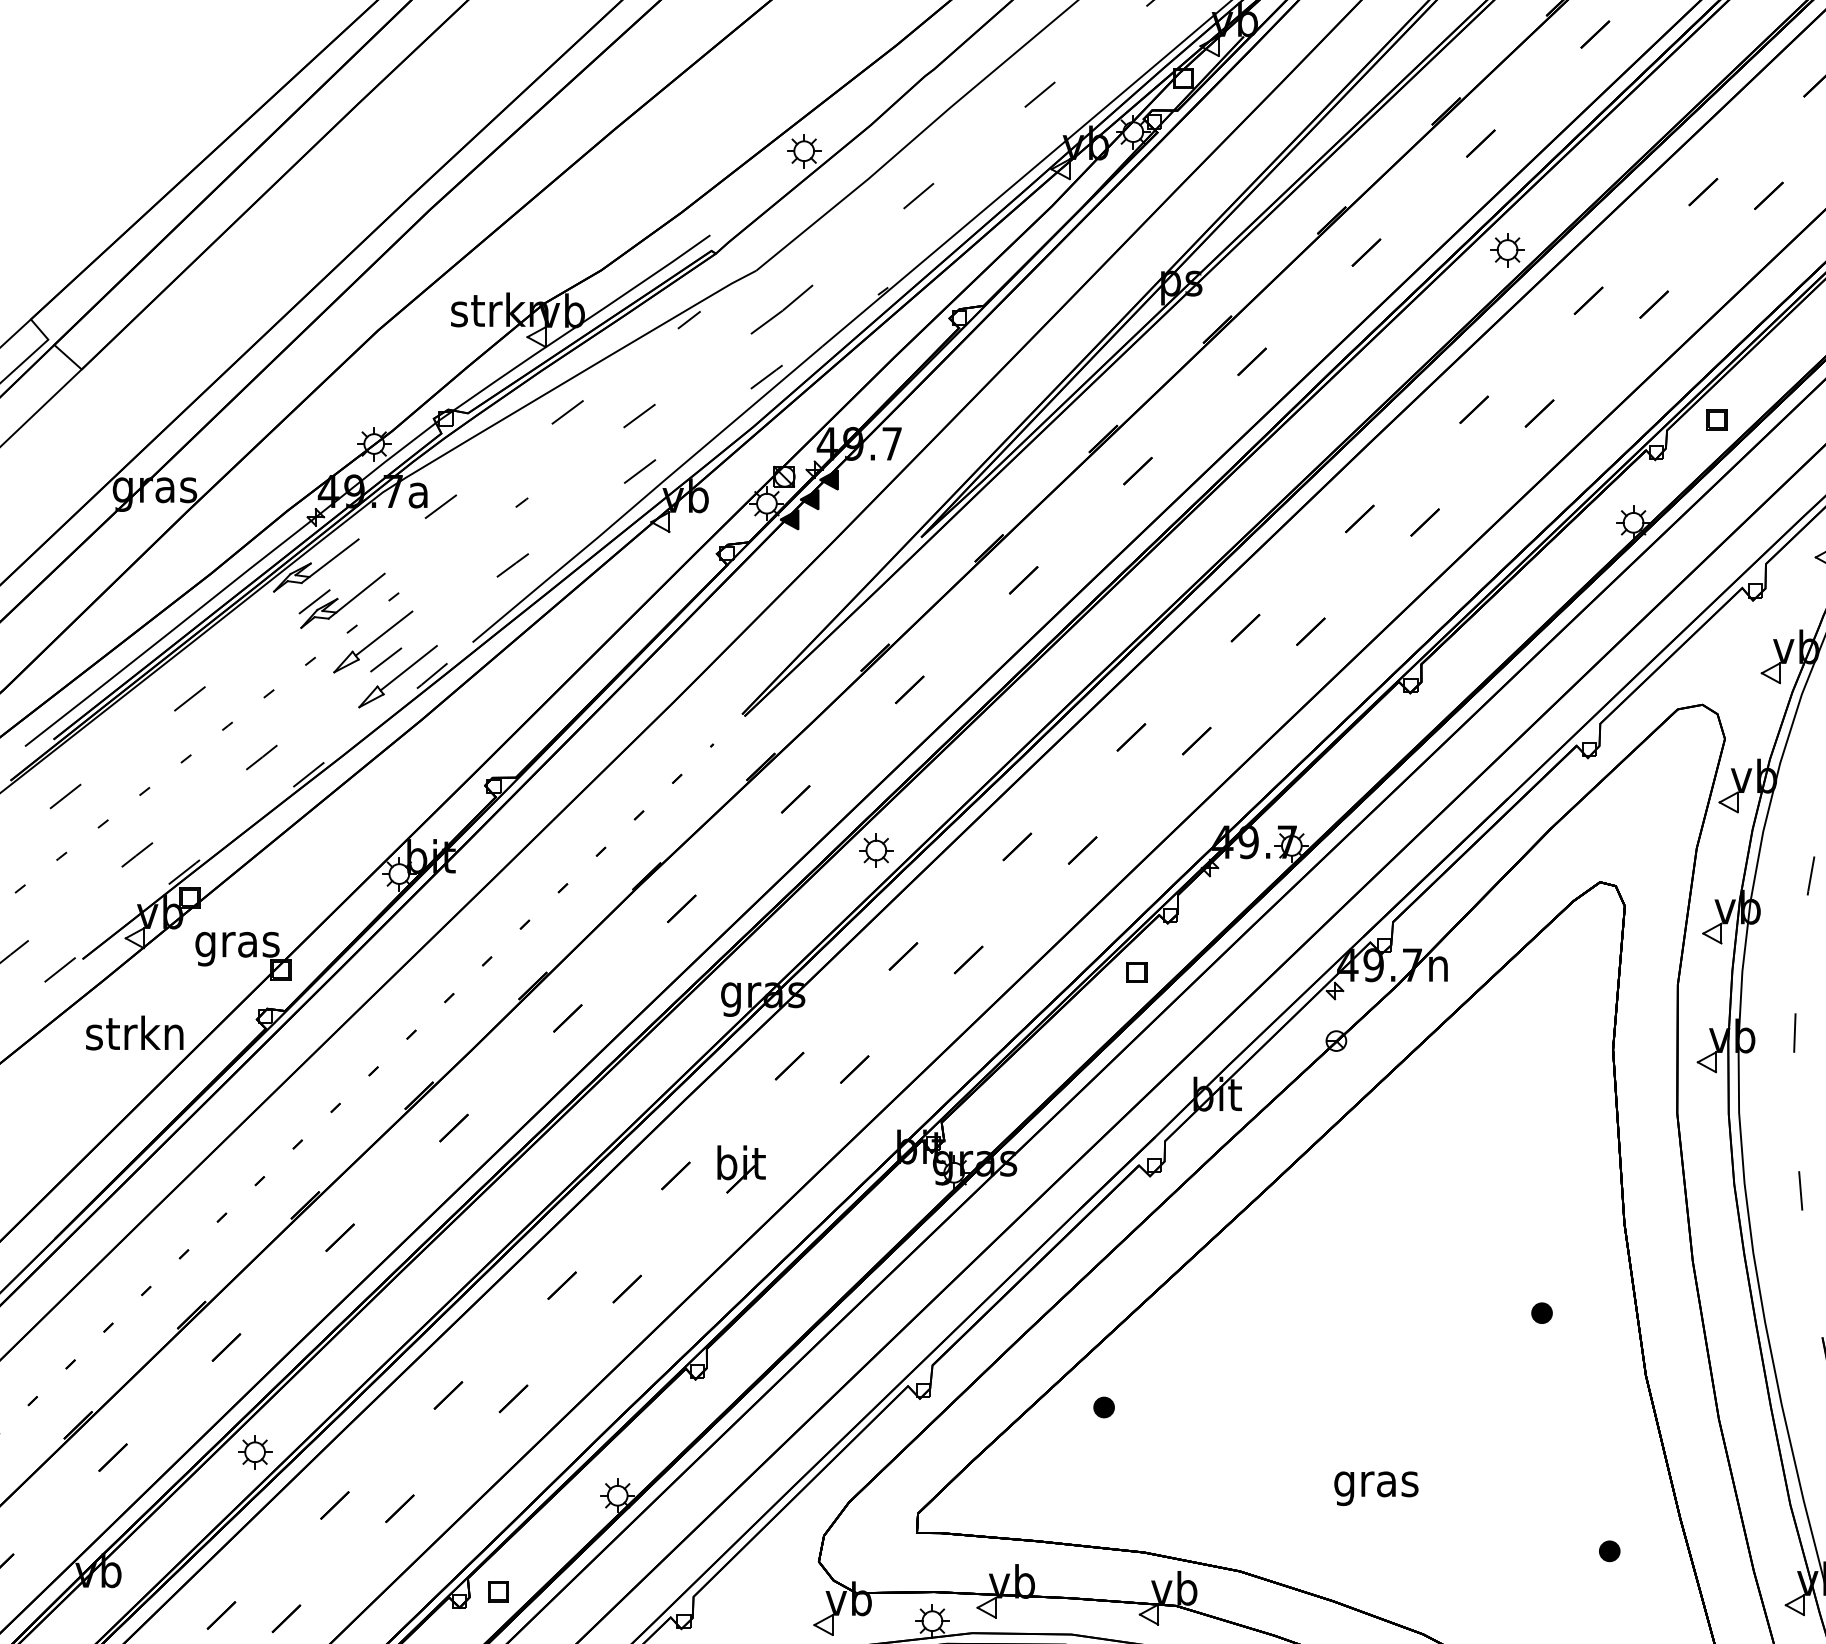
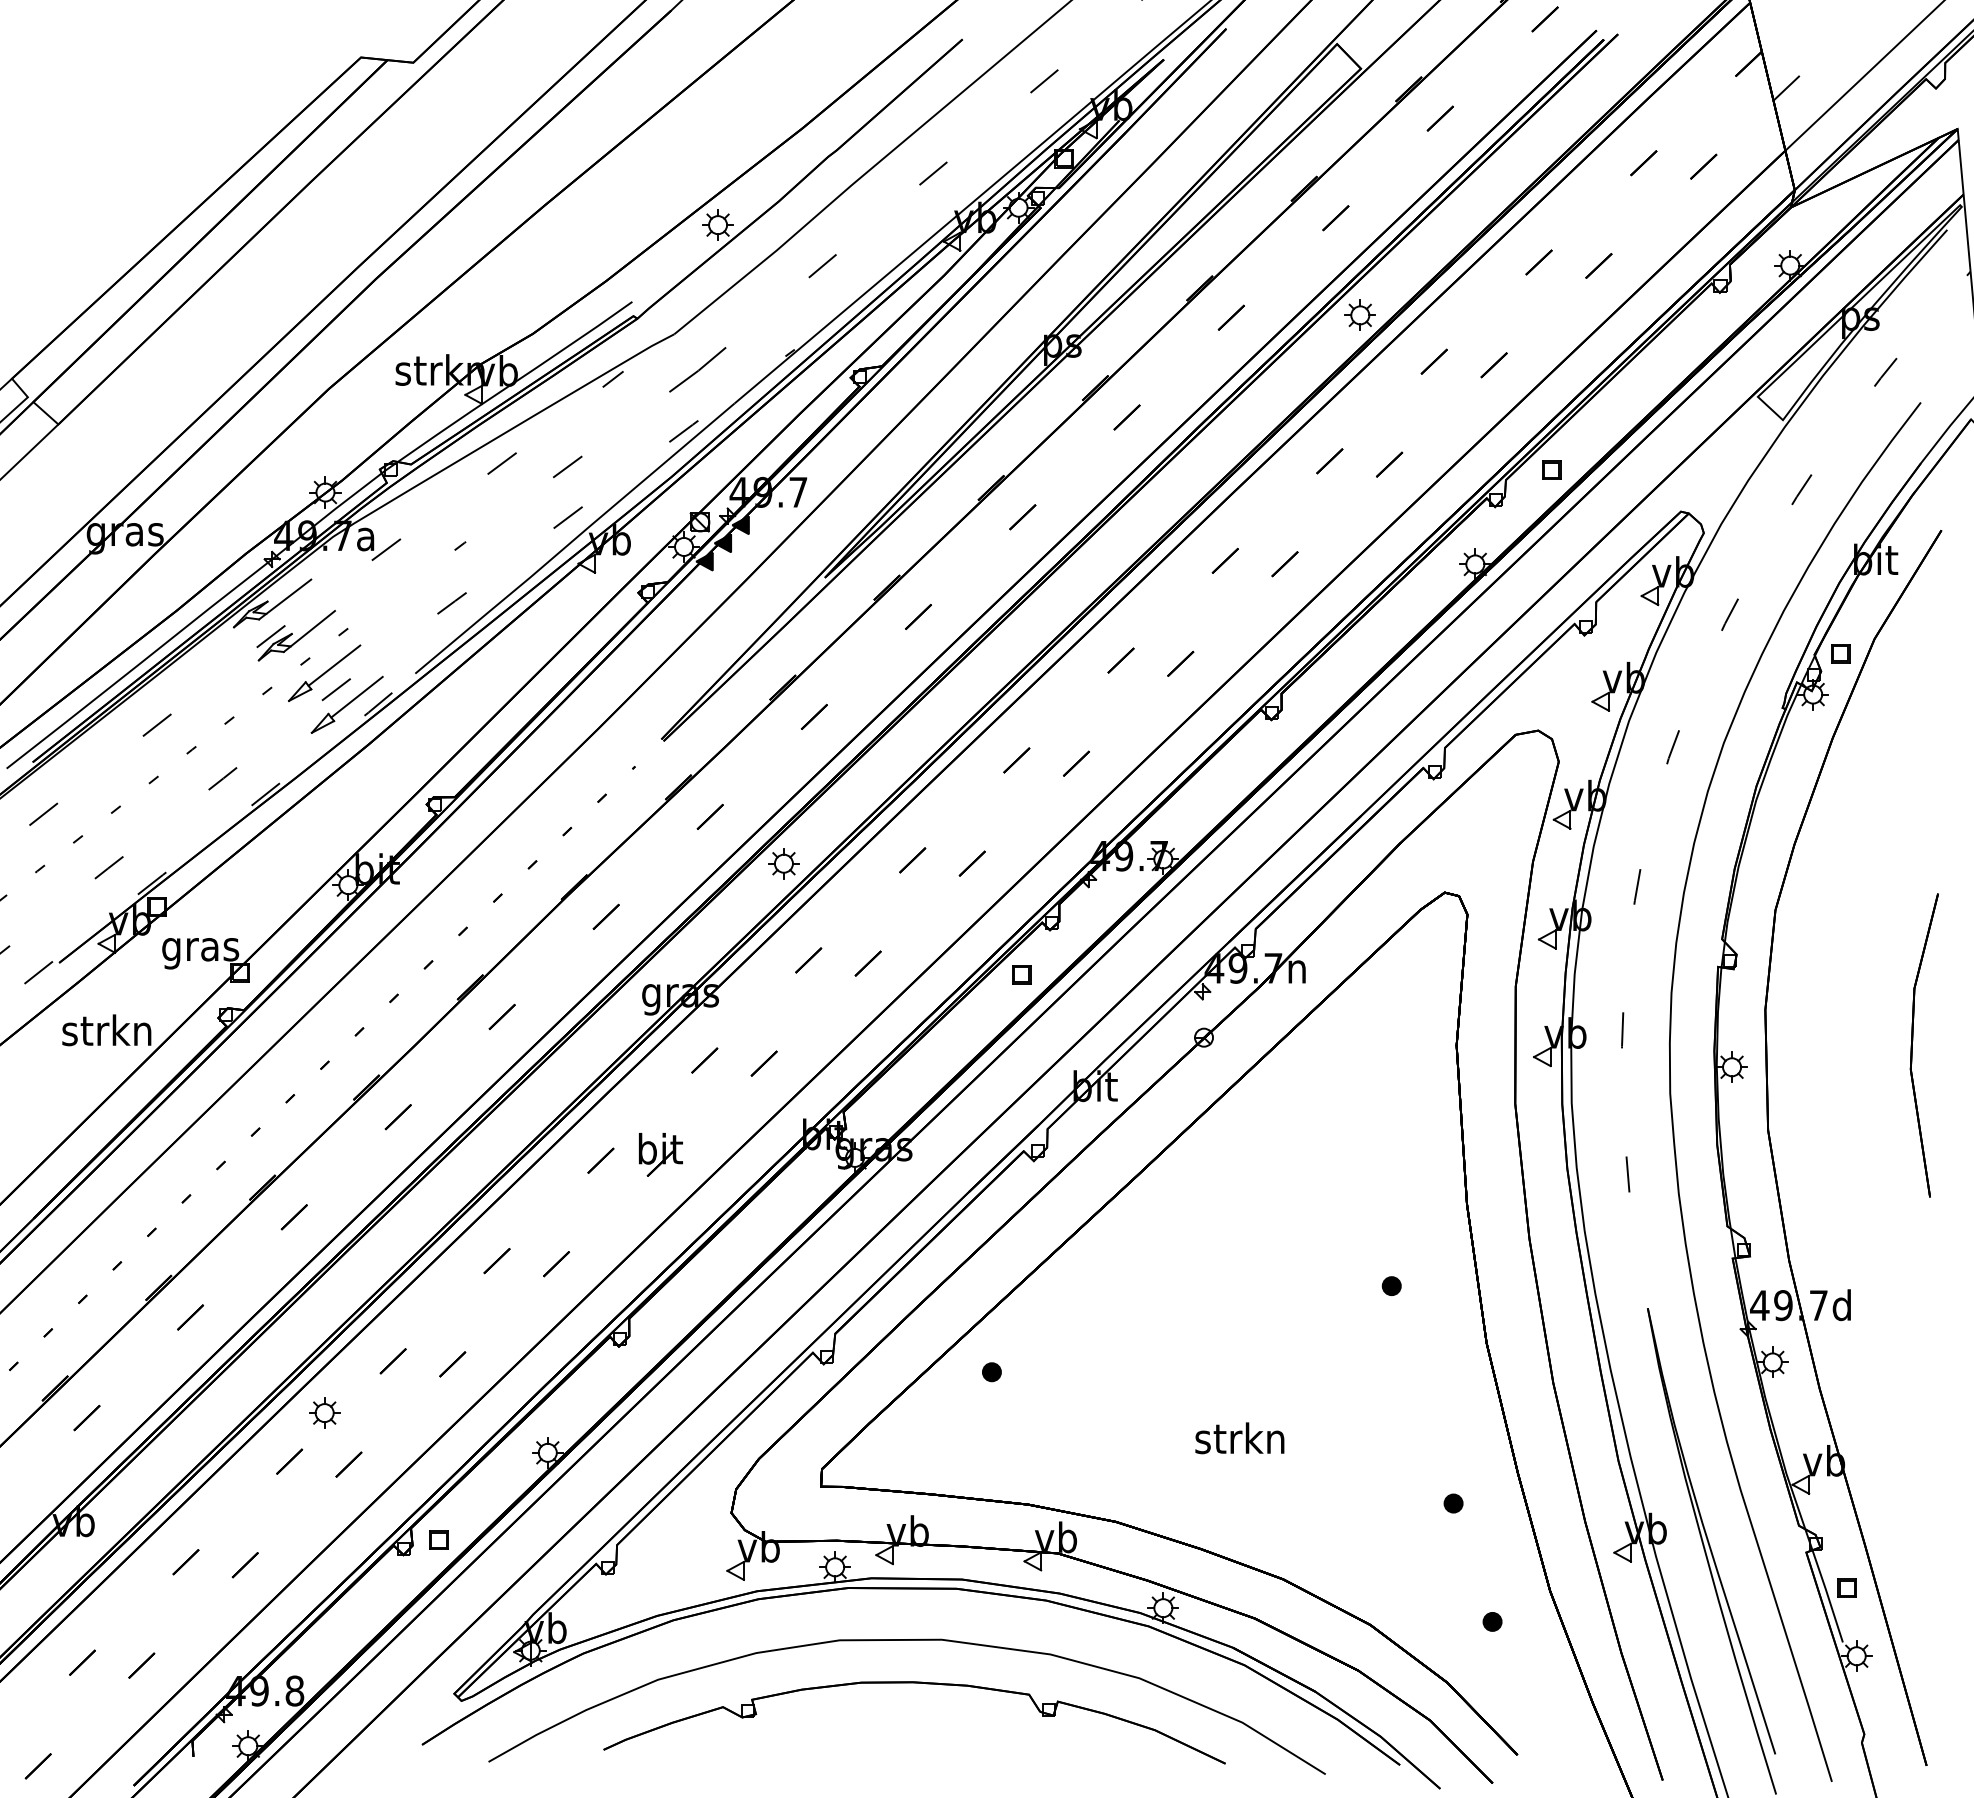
part: (254, 1451) -> (324, 1412), moved
text: (1375, 1484) -> (1239, 1442), gras -> strkn

